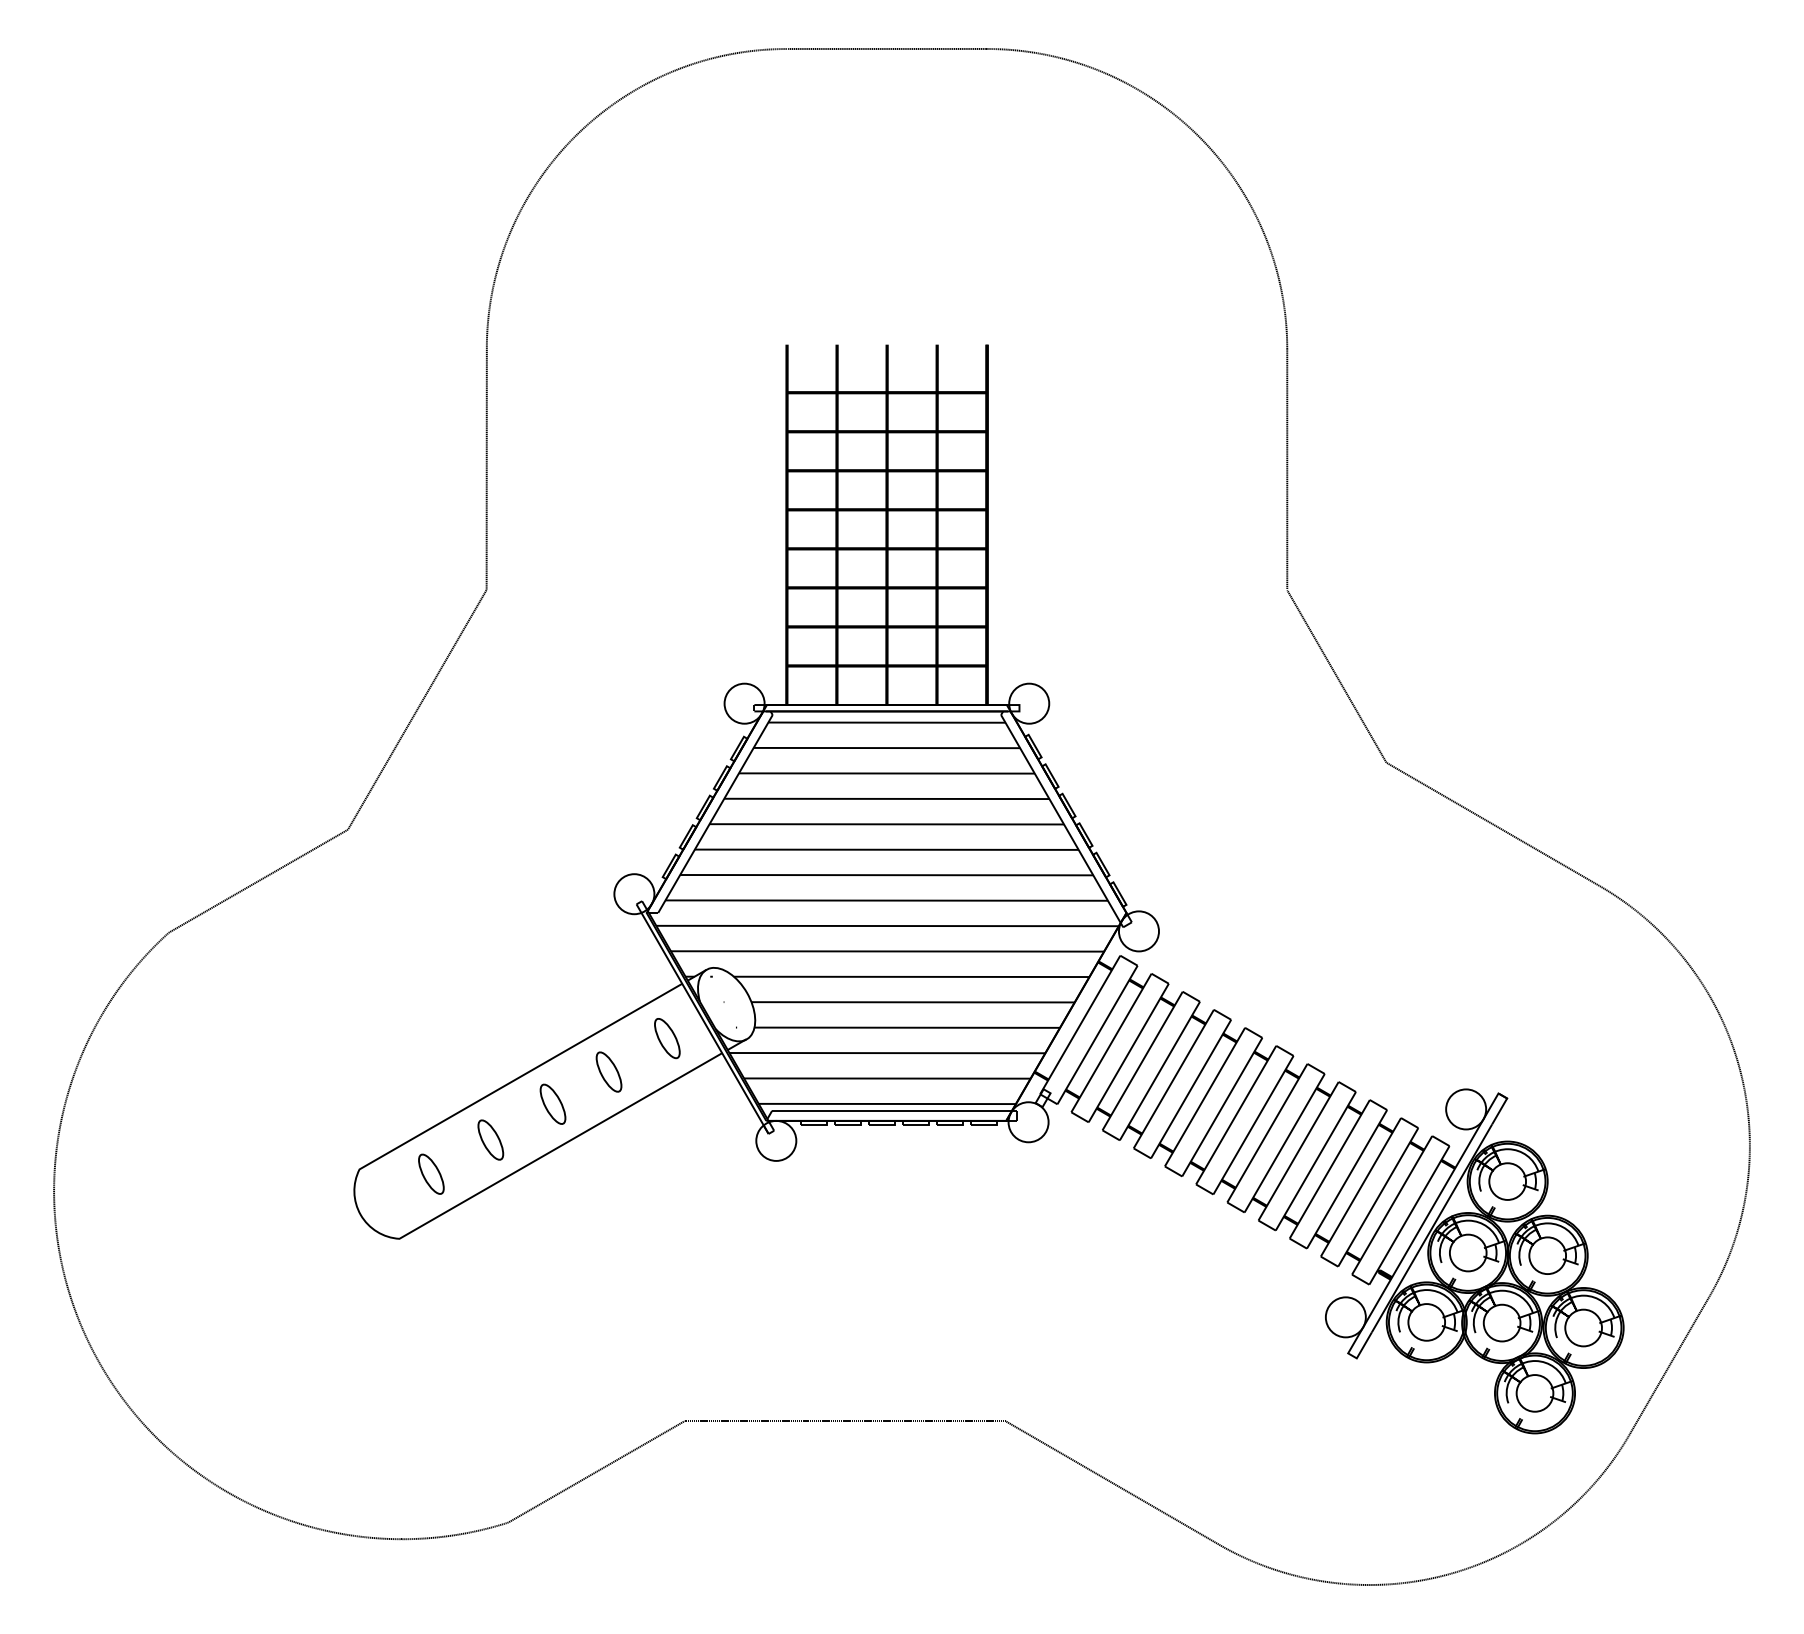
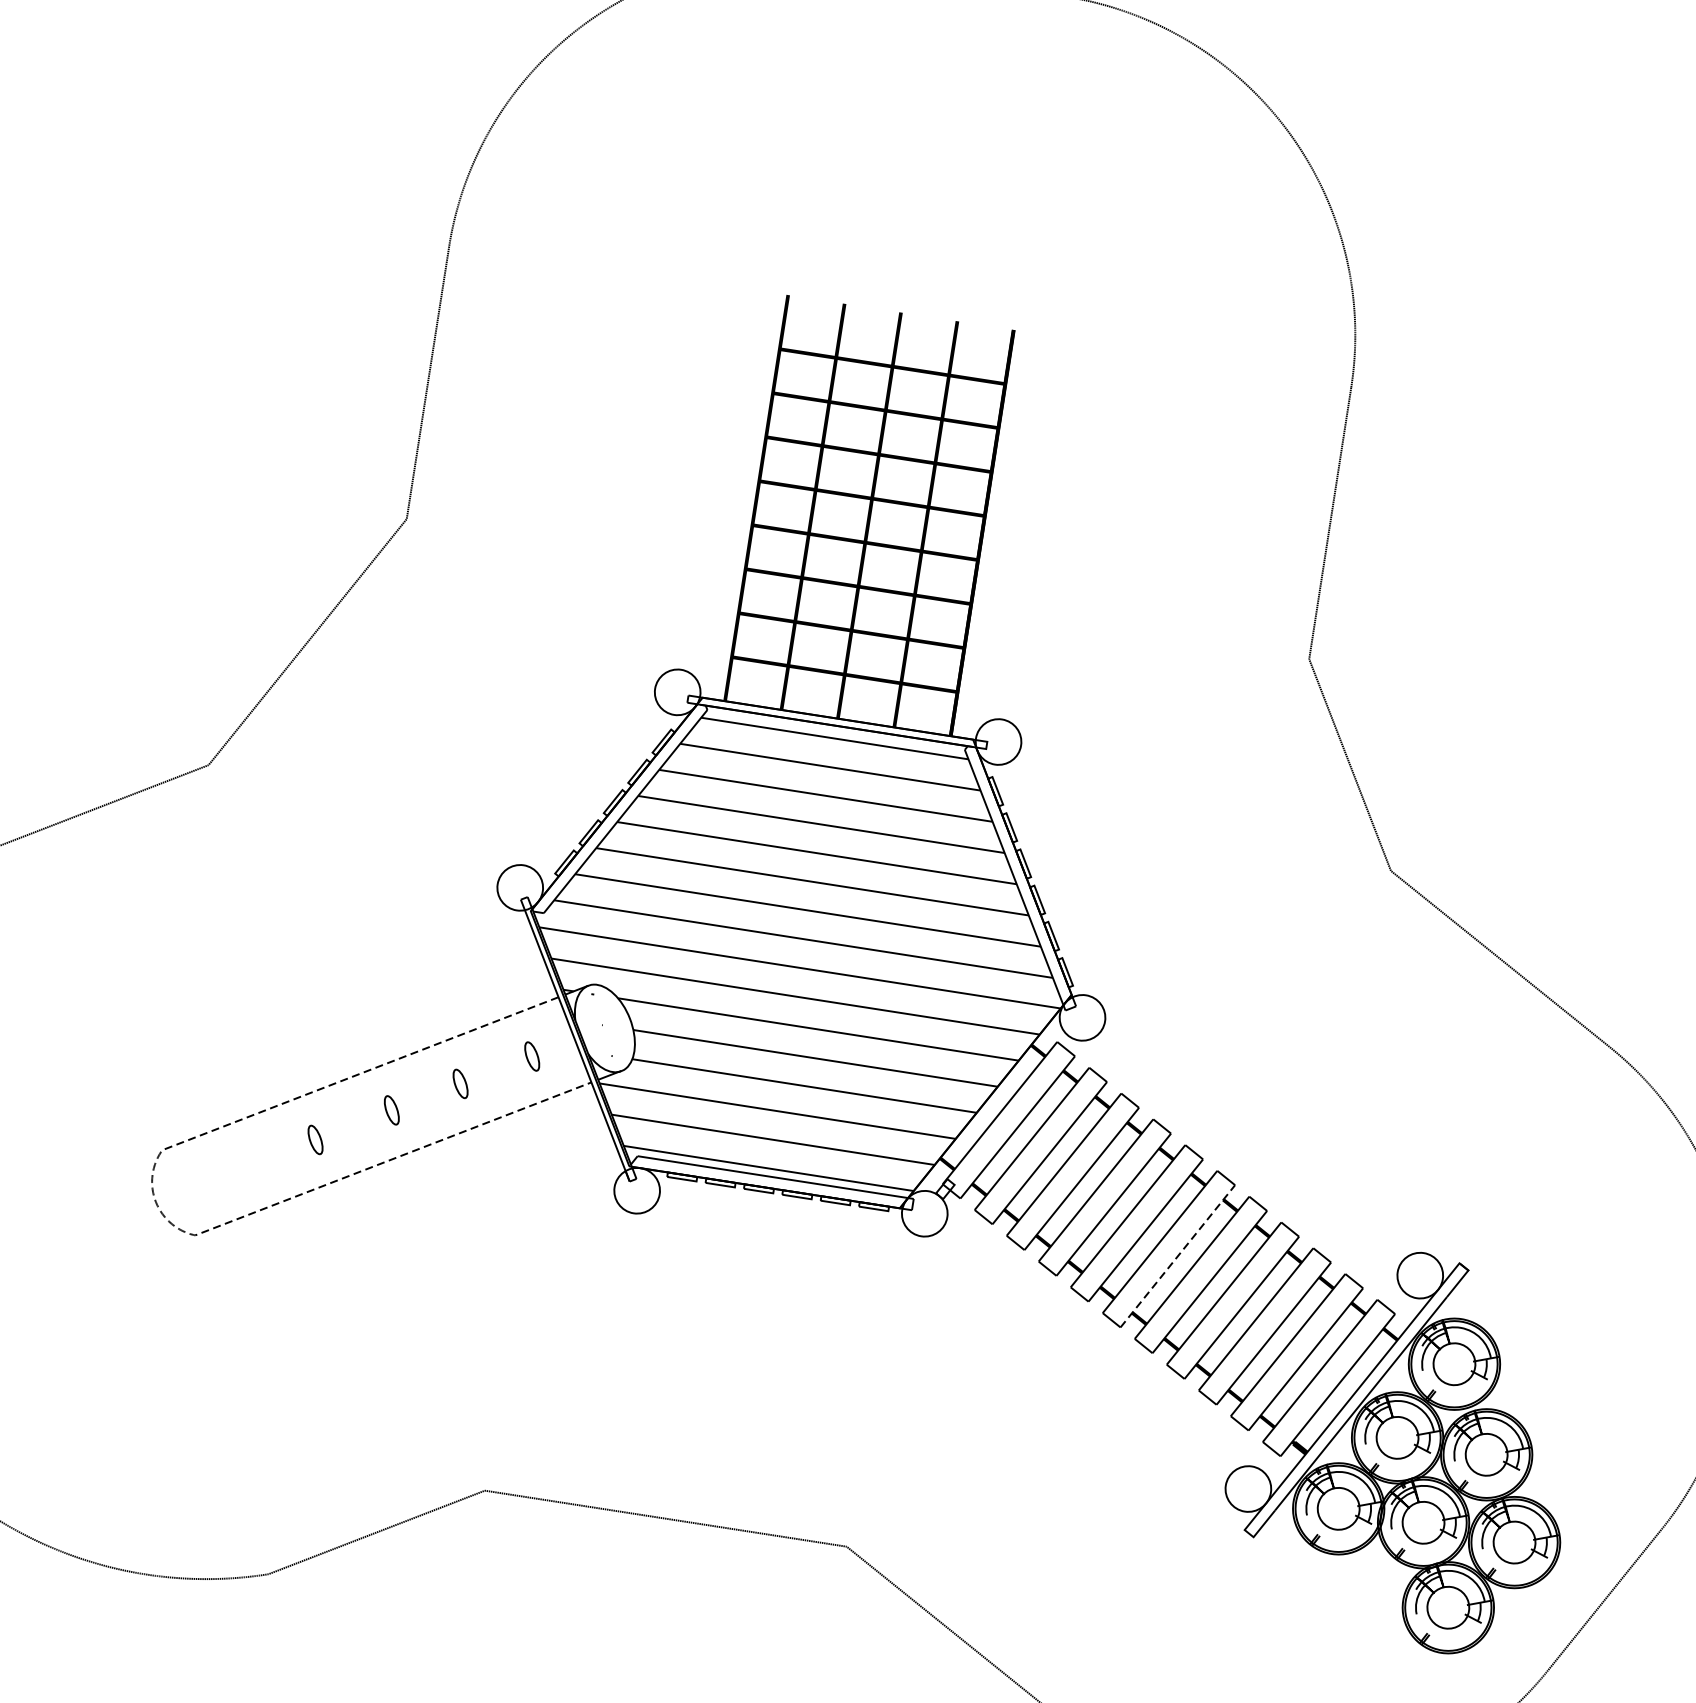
part: (667, 1038) -> (532, 1056), size x0.6
part: (608, 1071) -> (460, 1083), size x0.6
part: (552, 1103) -> (391, 1109), size x0.6
line: (1253, 1124) -> (1177, 1255), solid -> dashed
part: (490, 1139) -> (315, 1139), size x0.6
part: (431, 1173) -> (242, 1167), removed
line: (360, 1214) -> (155, 1201), solid -> dashed

